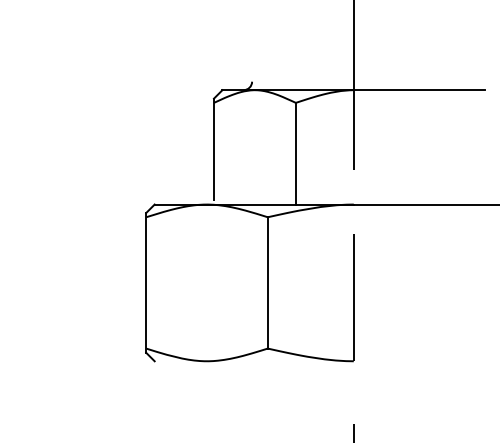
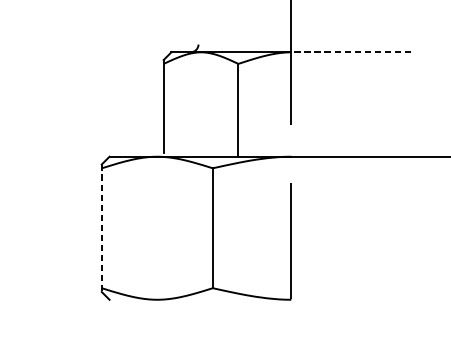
line: (419, 90) -> (351, 52), solid -> dashed
line: (146, 282) -> (102, 227), solid -> dashed

